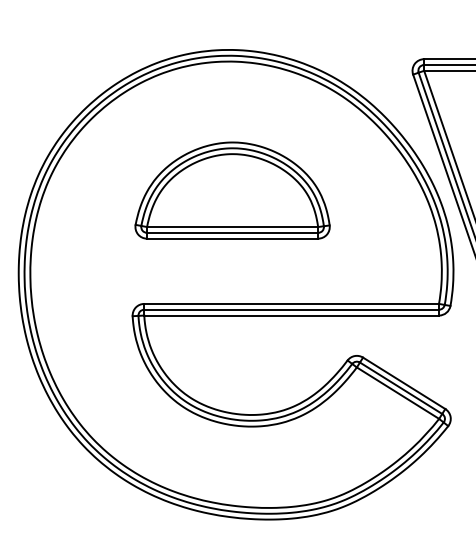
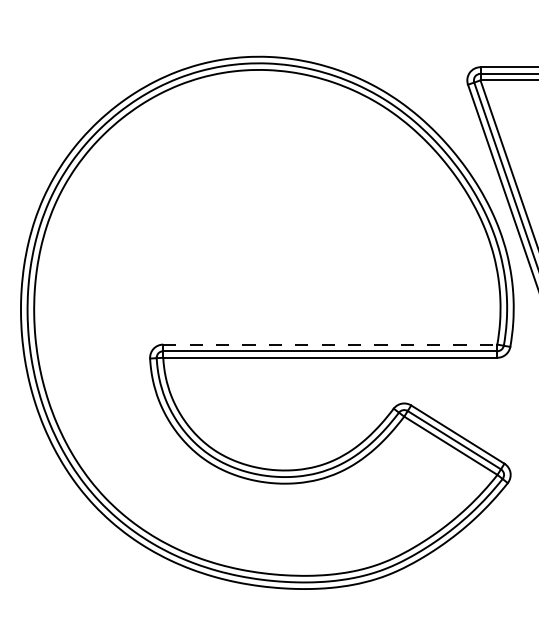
part: (232, 190) -> (263, 216), removed
line: (292, 303) -> (331, 344), solid -> dashed

